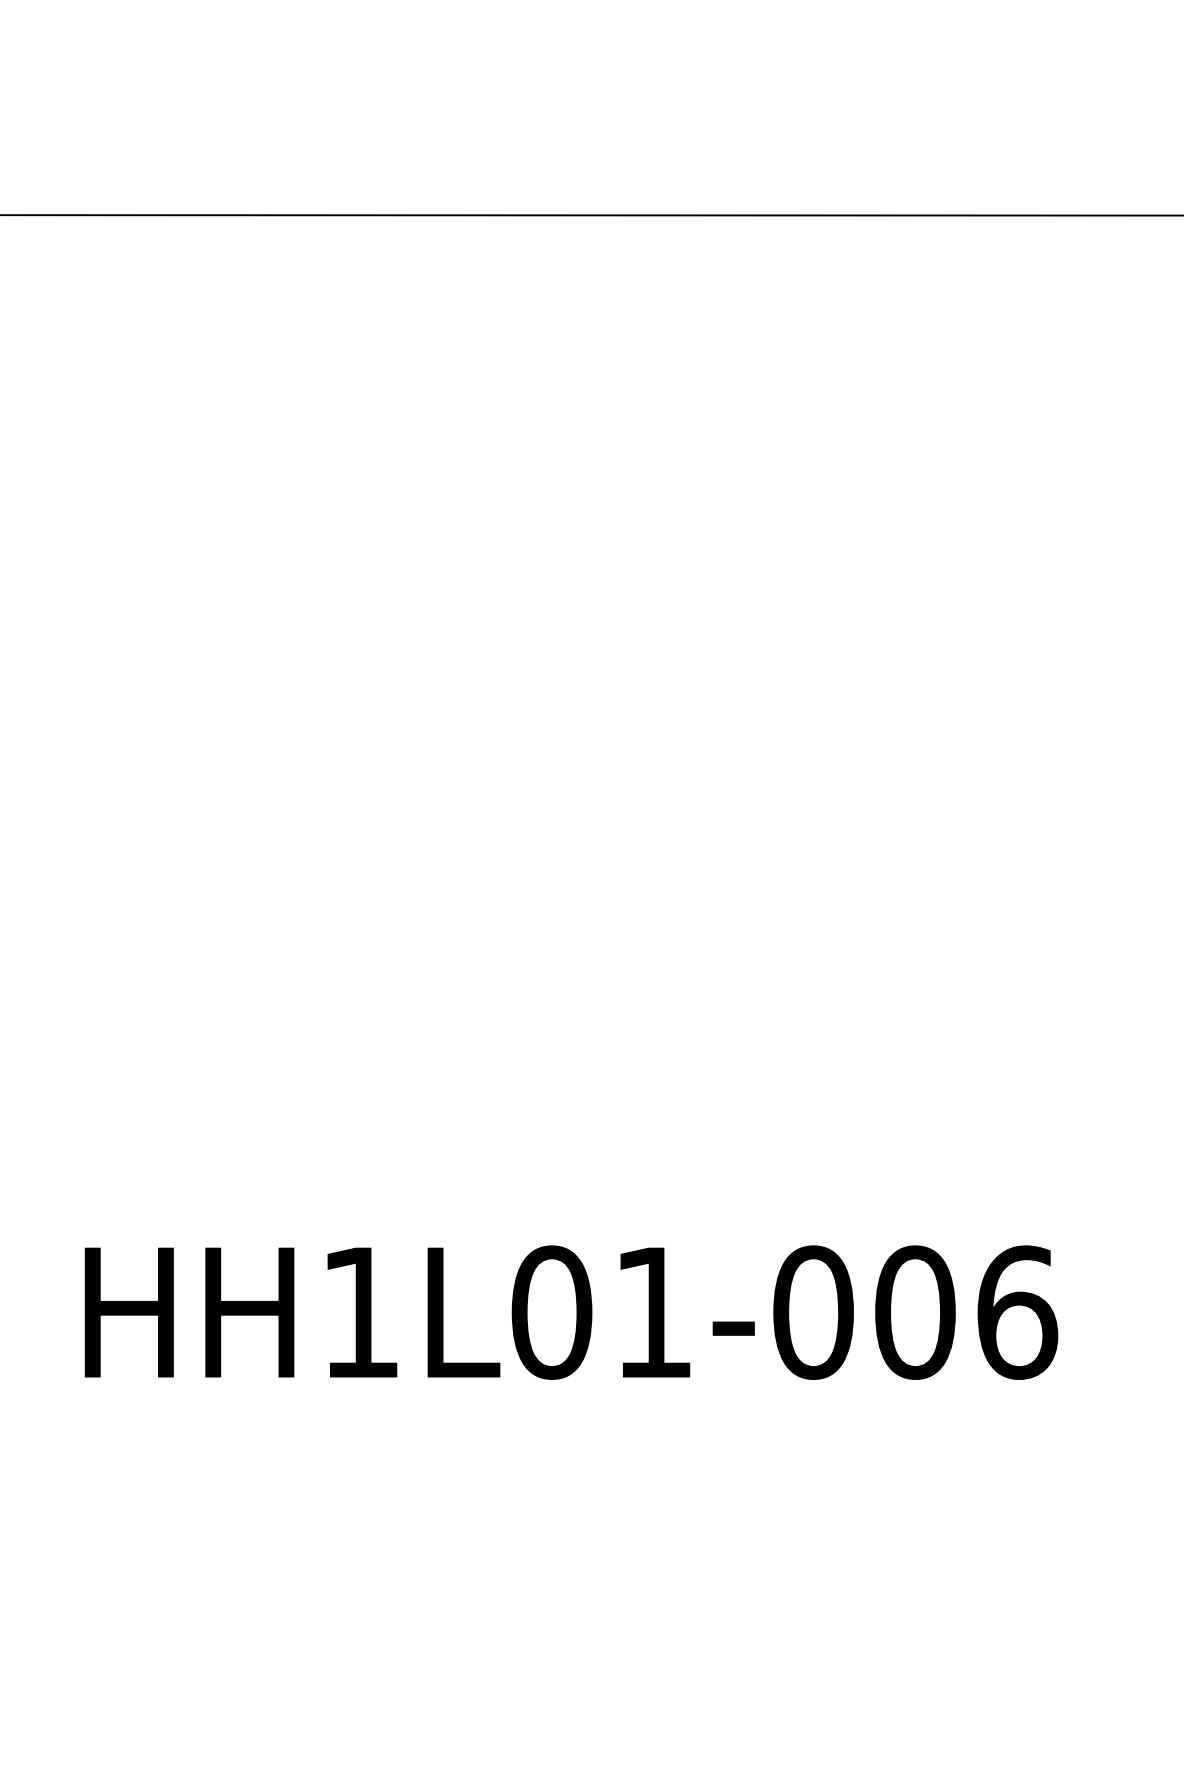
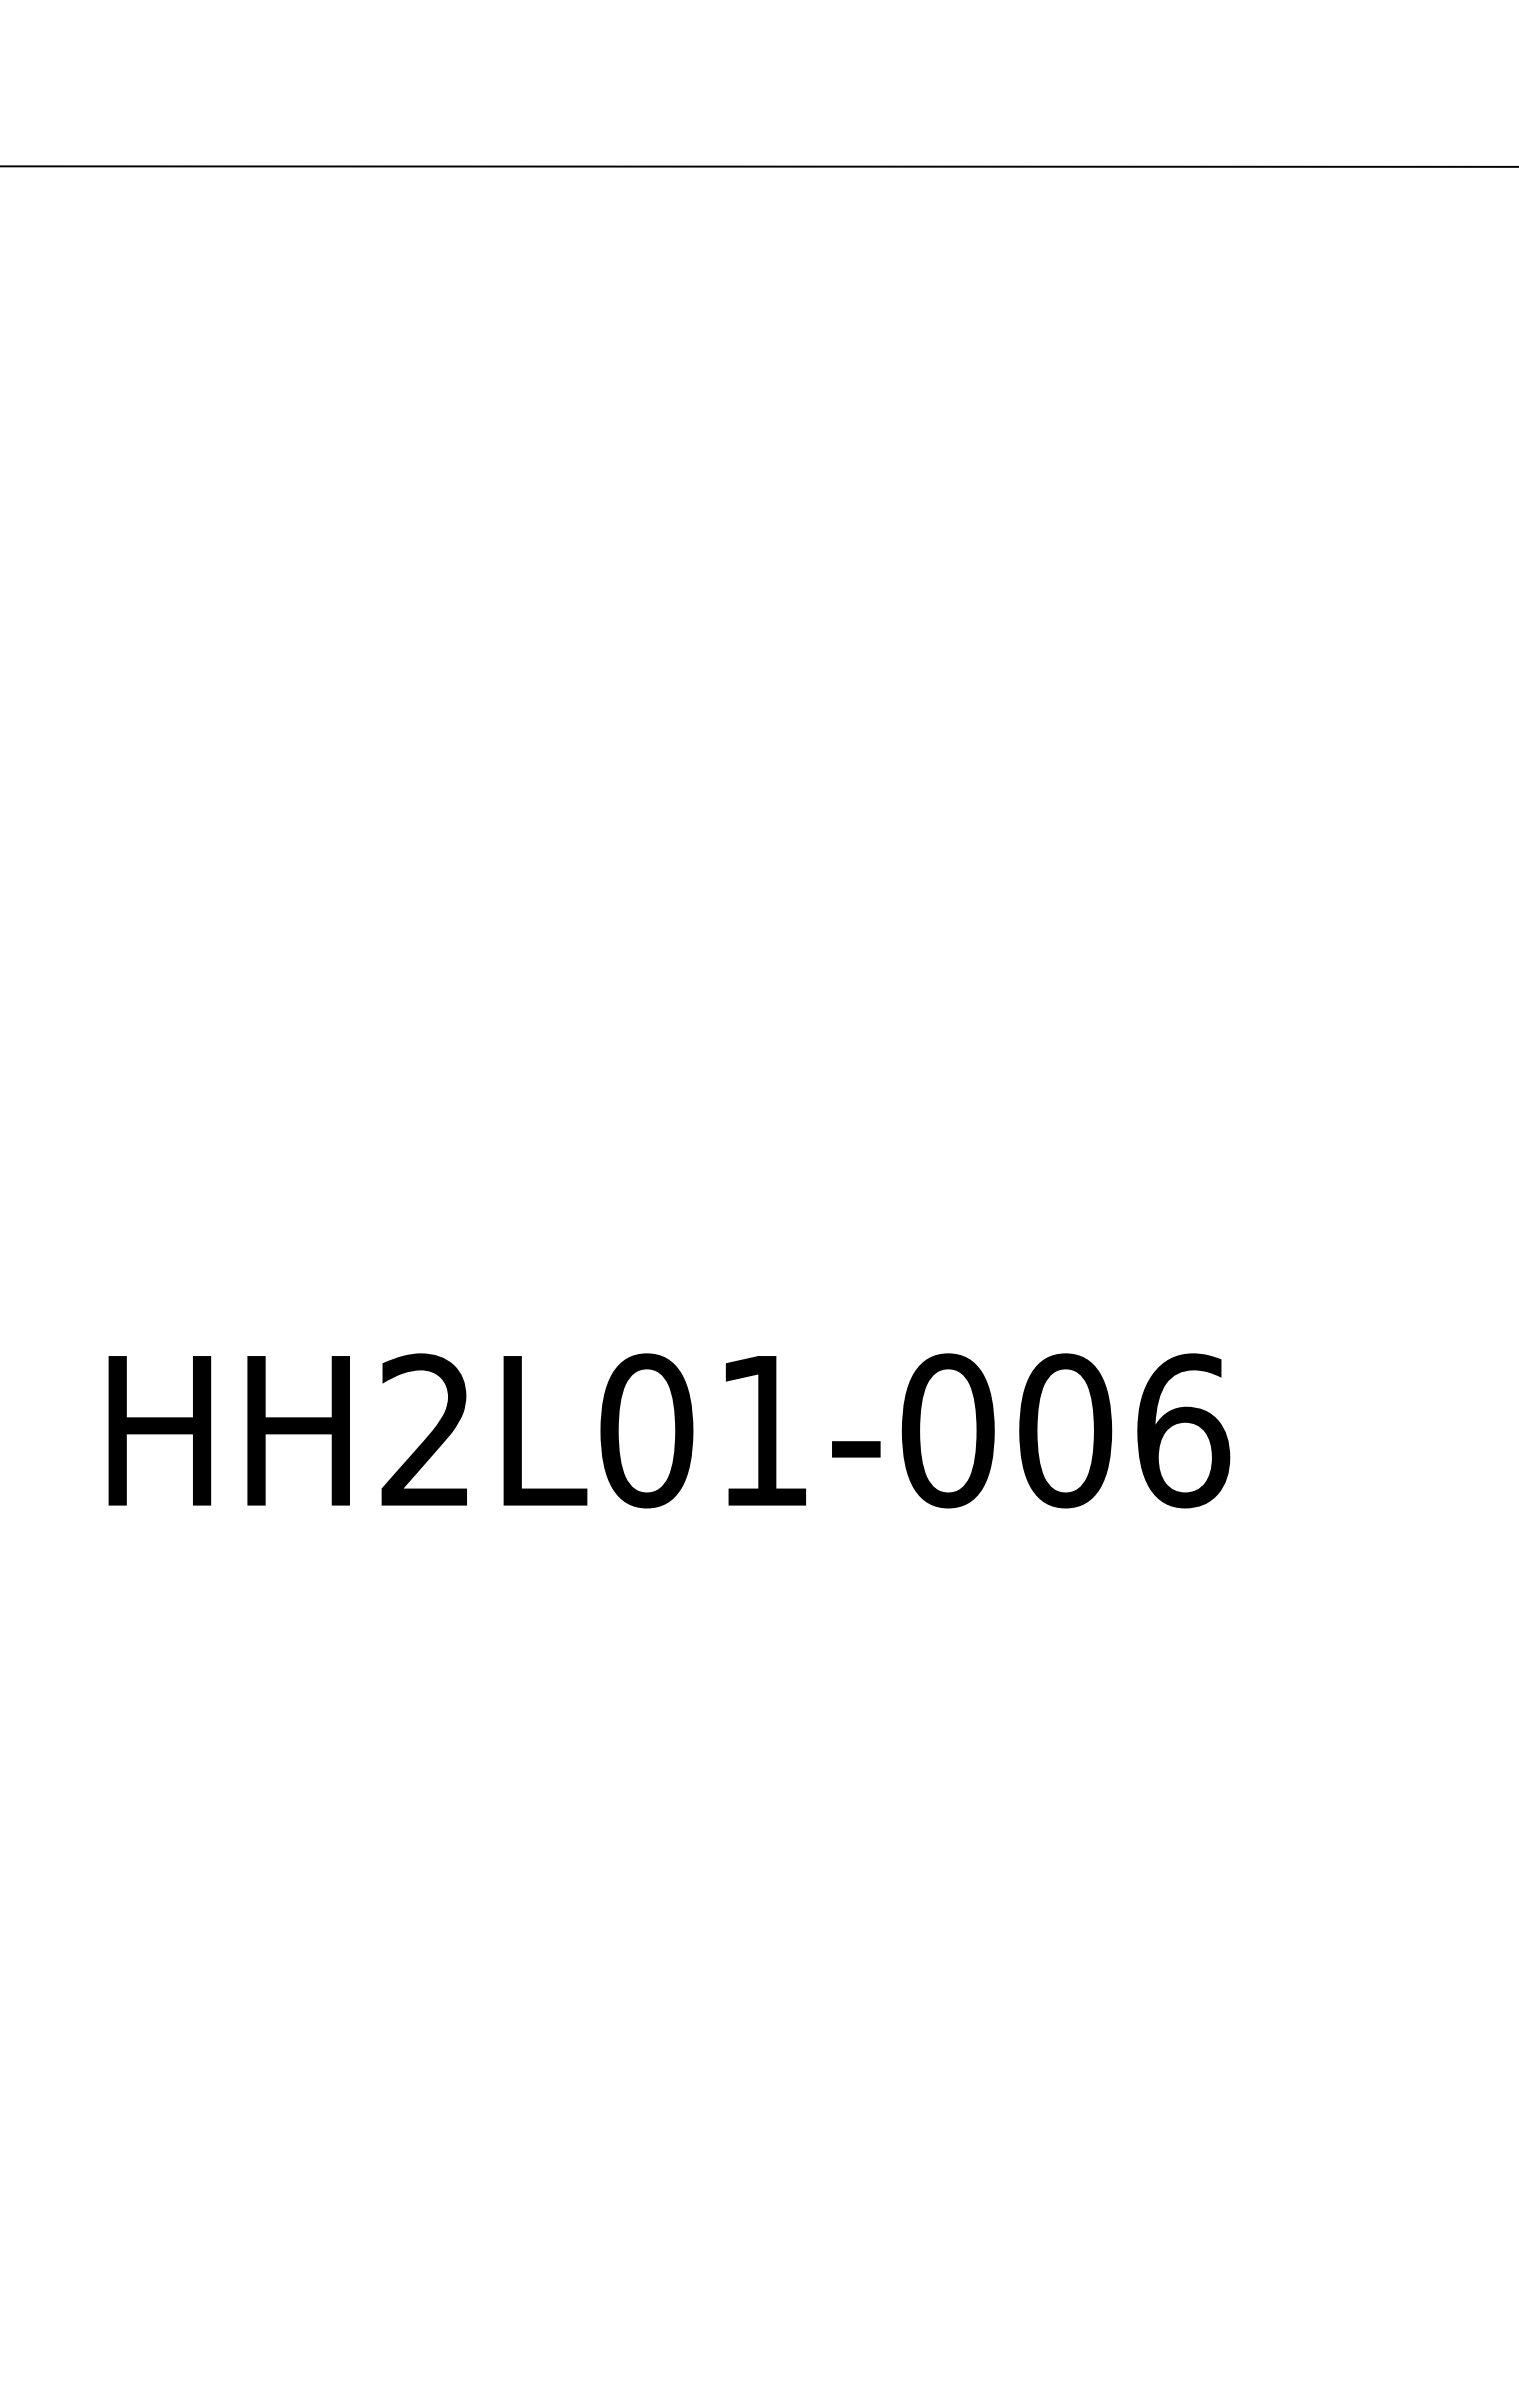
text: (359, 1311) -> (424, 1429), HH1L01-006 -> HH2L01-006

